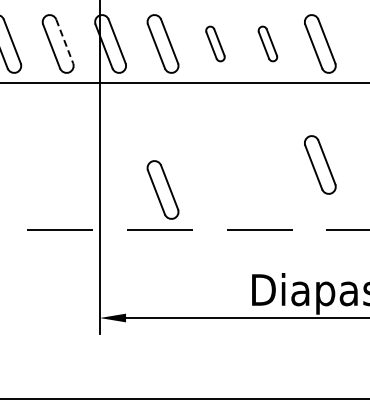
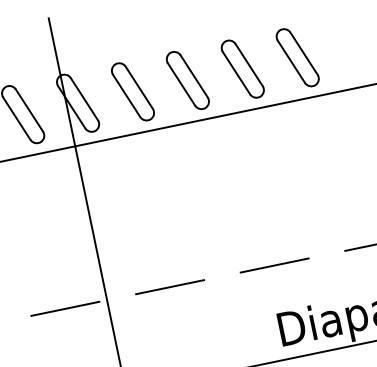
line: (64, 41) -> (29, 110), dashed -> solid
part: (215, 43) -> (187, 79), size x1.67
part: (267, 43) -> (242, 68), size x1.67
part: (320, 164) -> (324, 183), removed
part: (162, 189) -> (163, 244), removed

